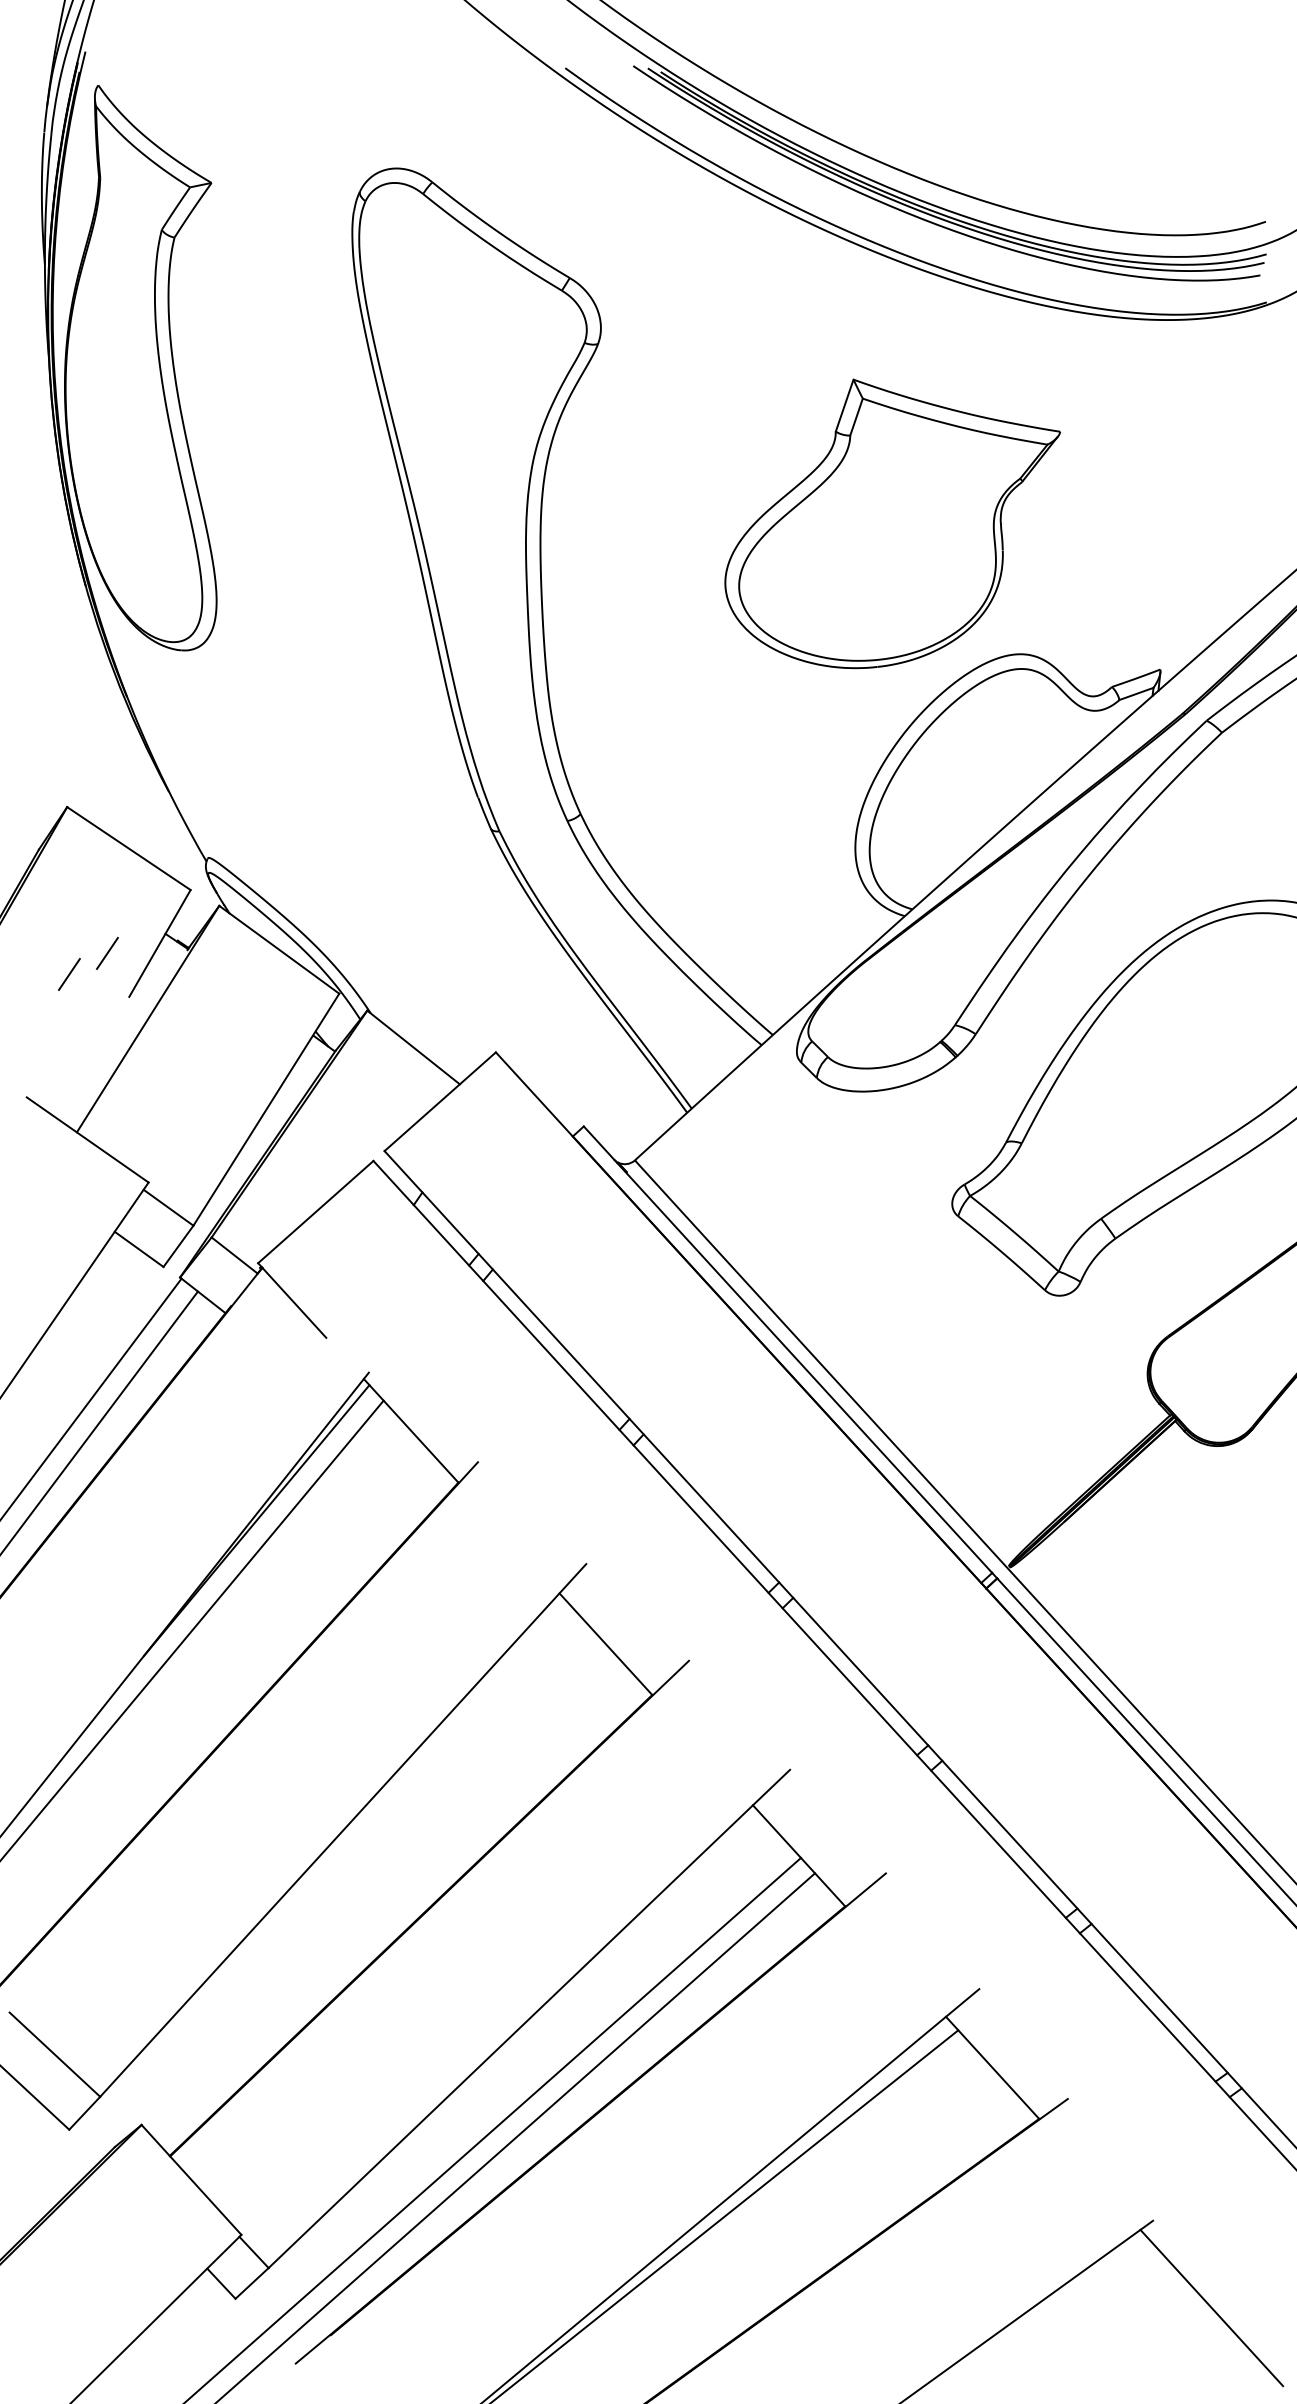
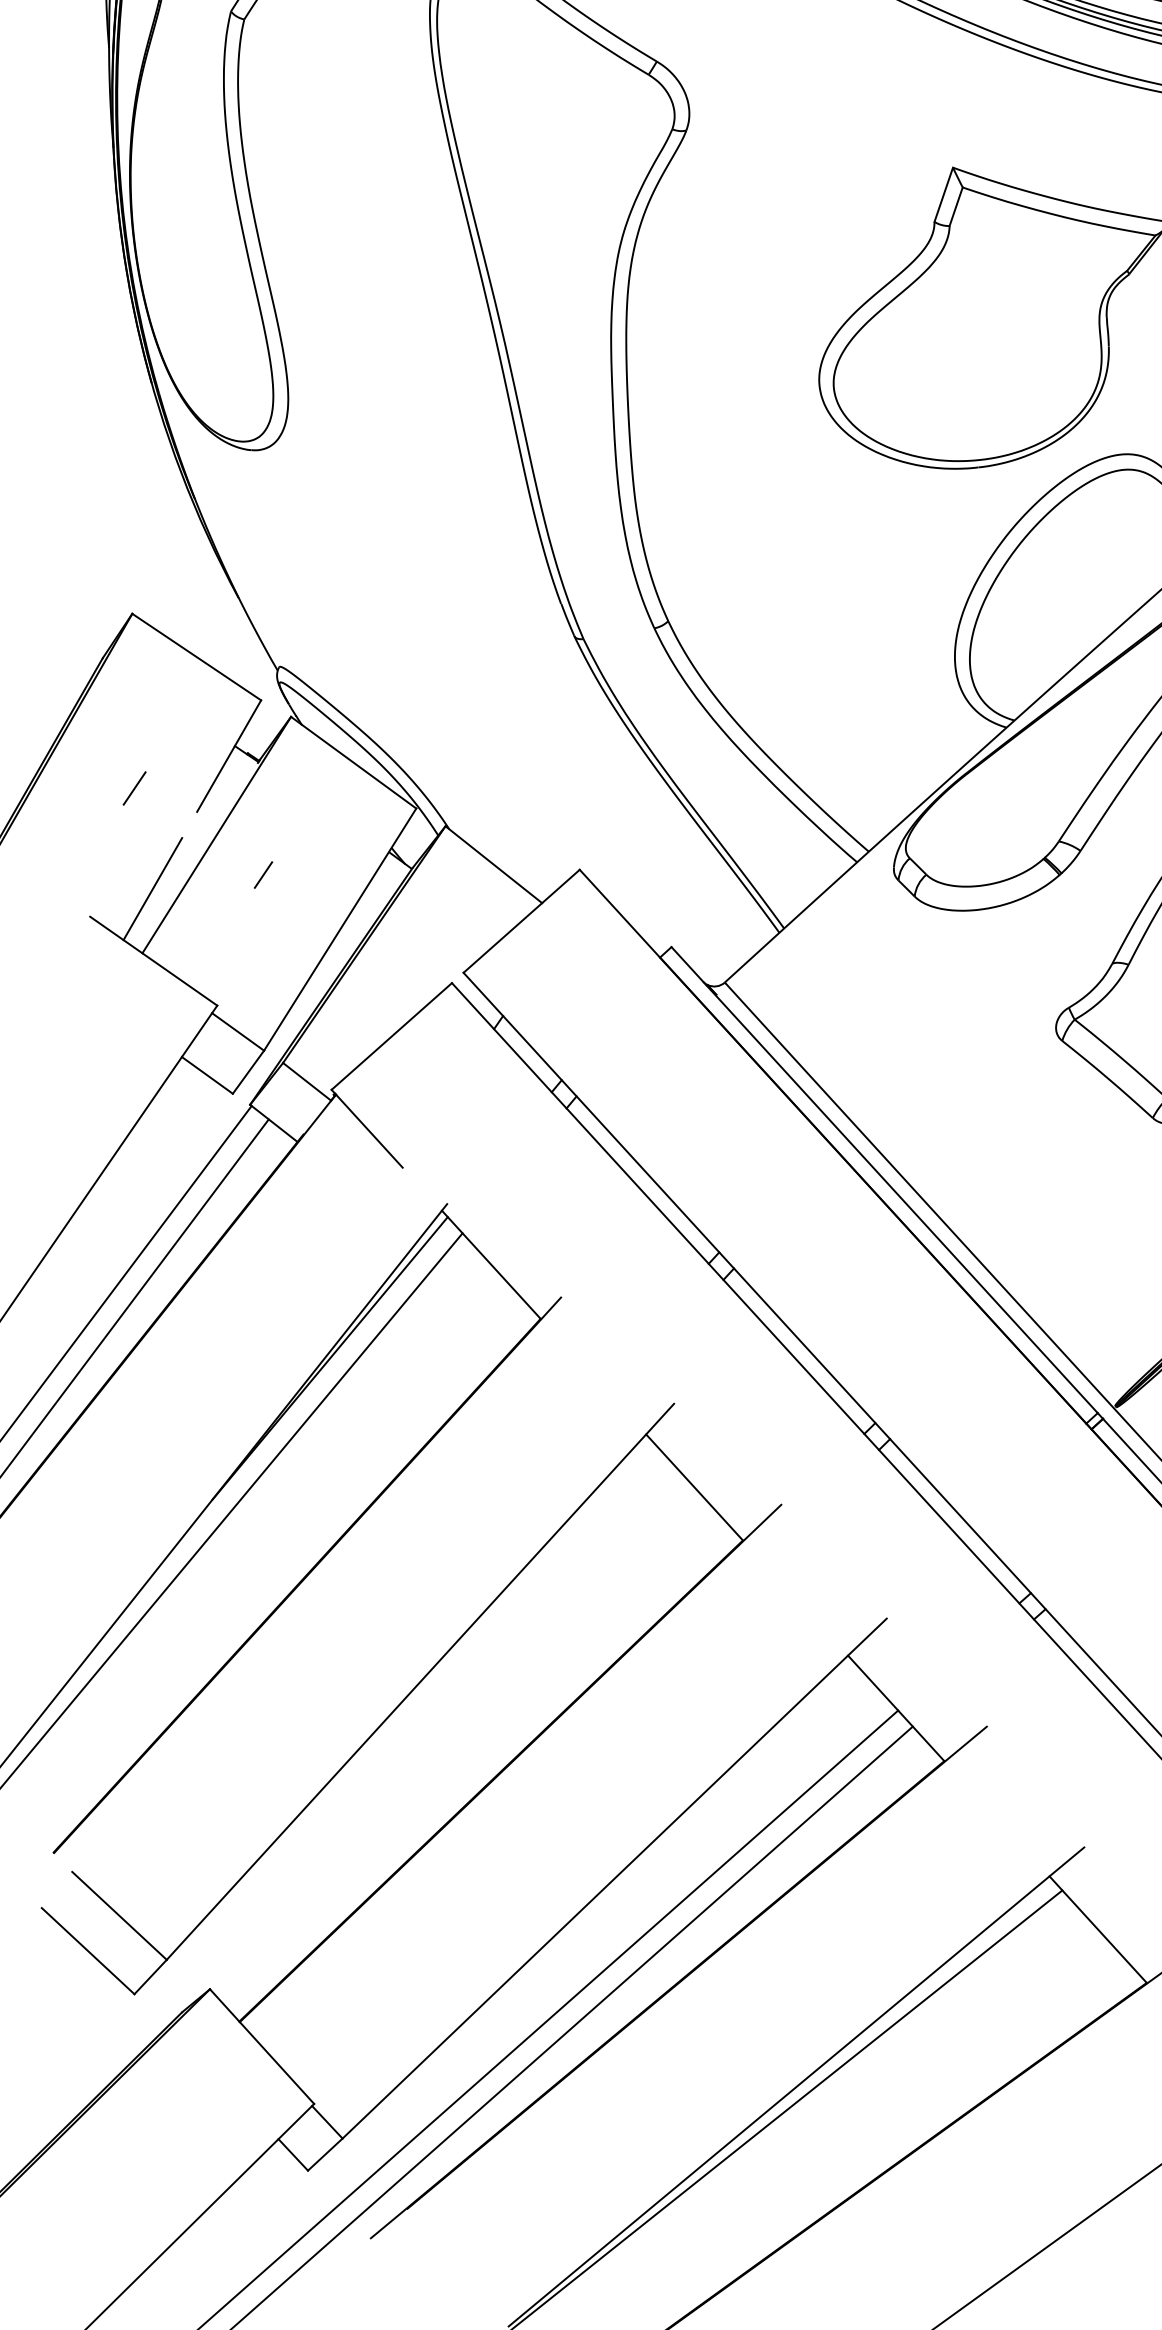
line: (107, 952) -> (174, 765), removed
line: (192, 1057) -> (263, 875), added
line: (86, 1070) -> (152, 888), added

